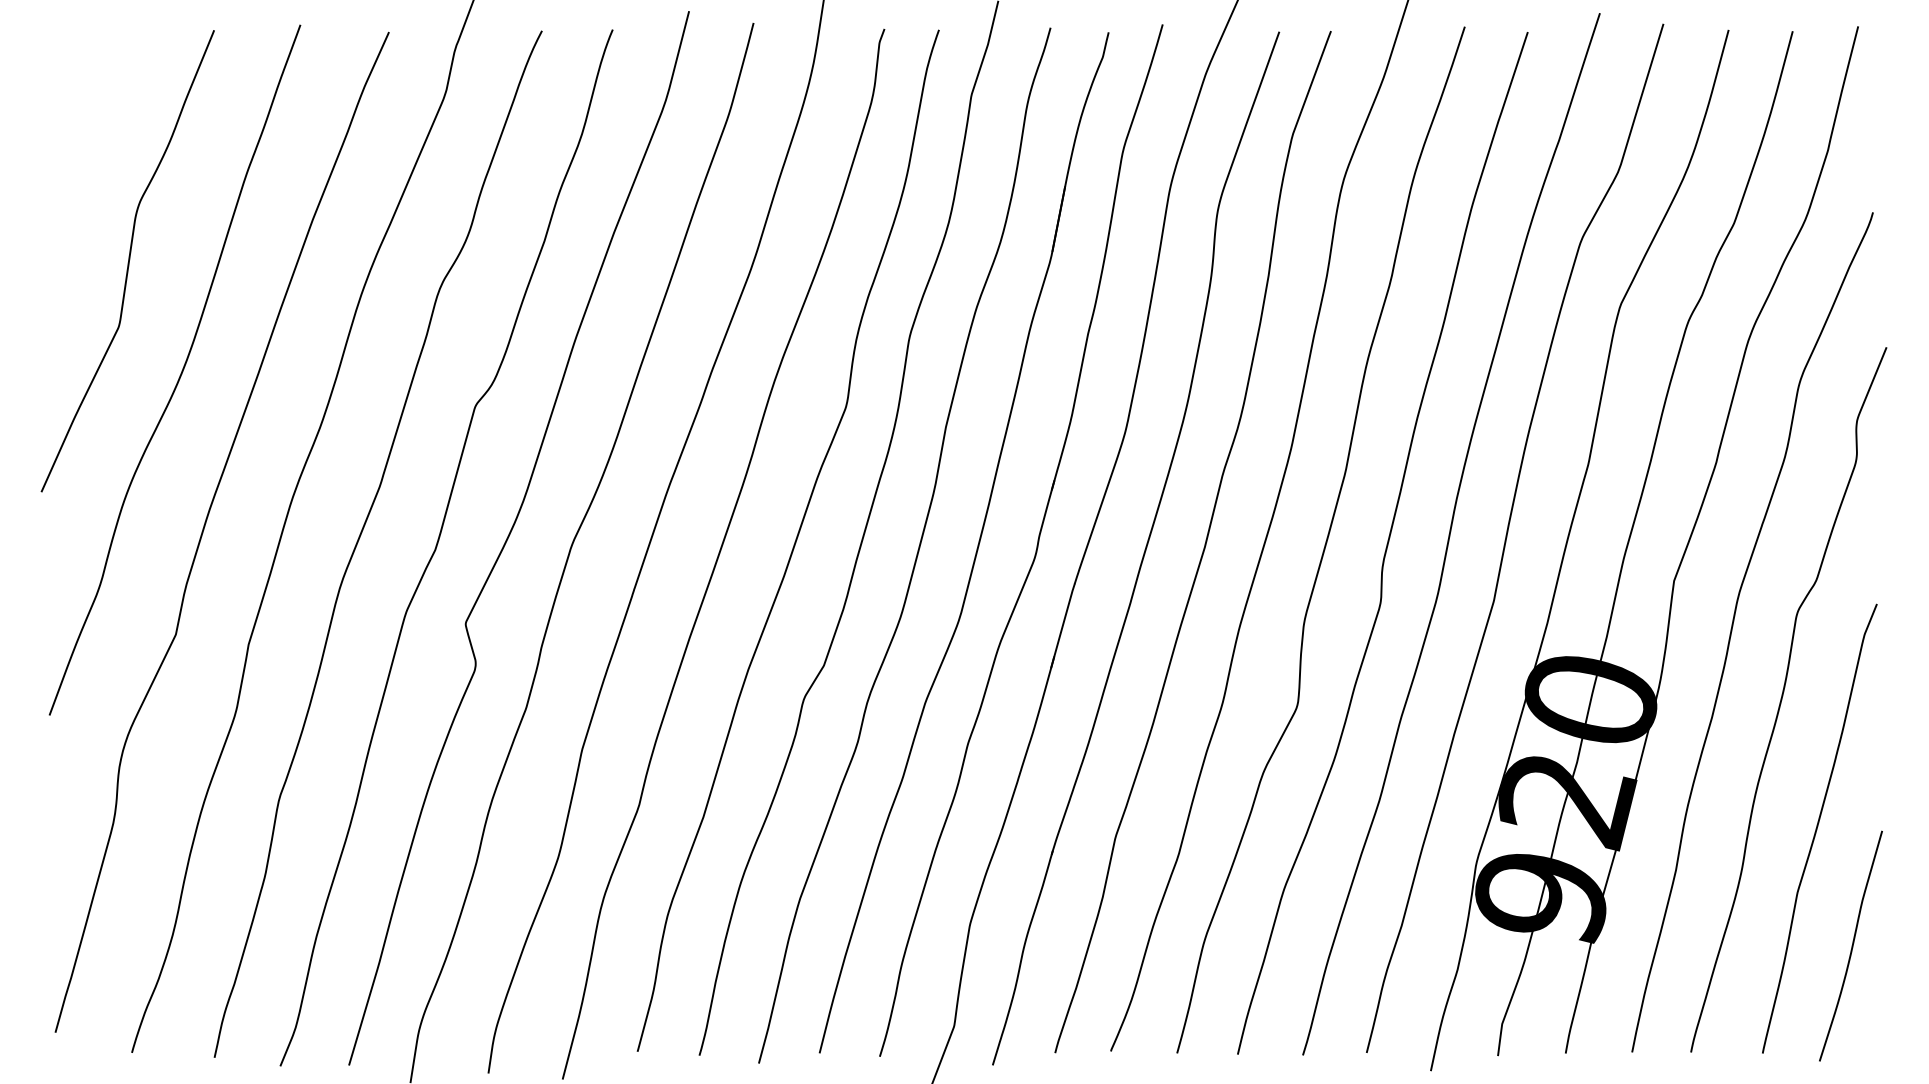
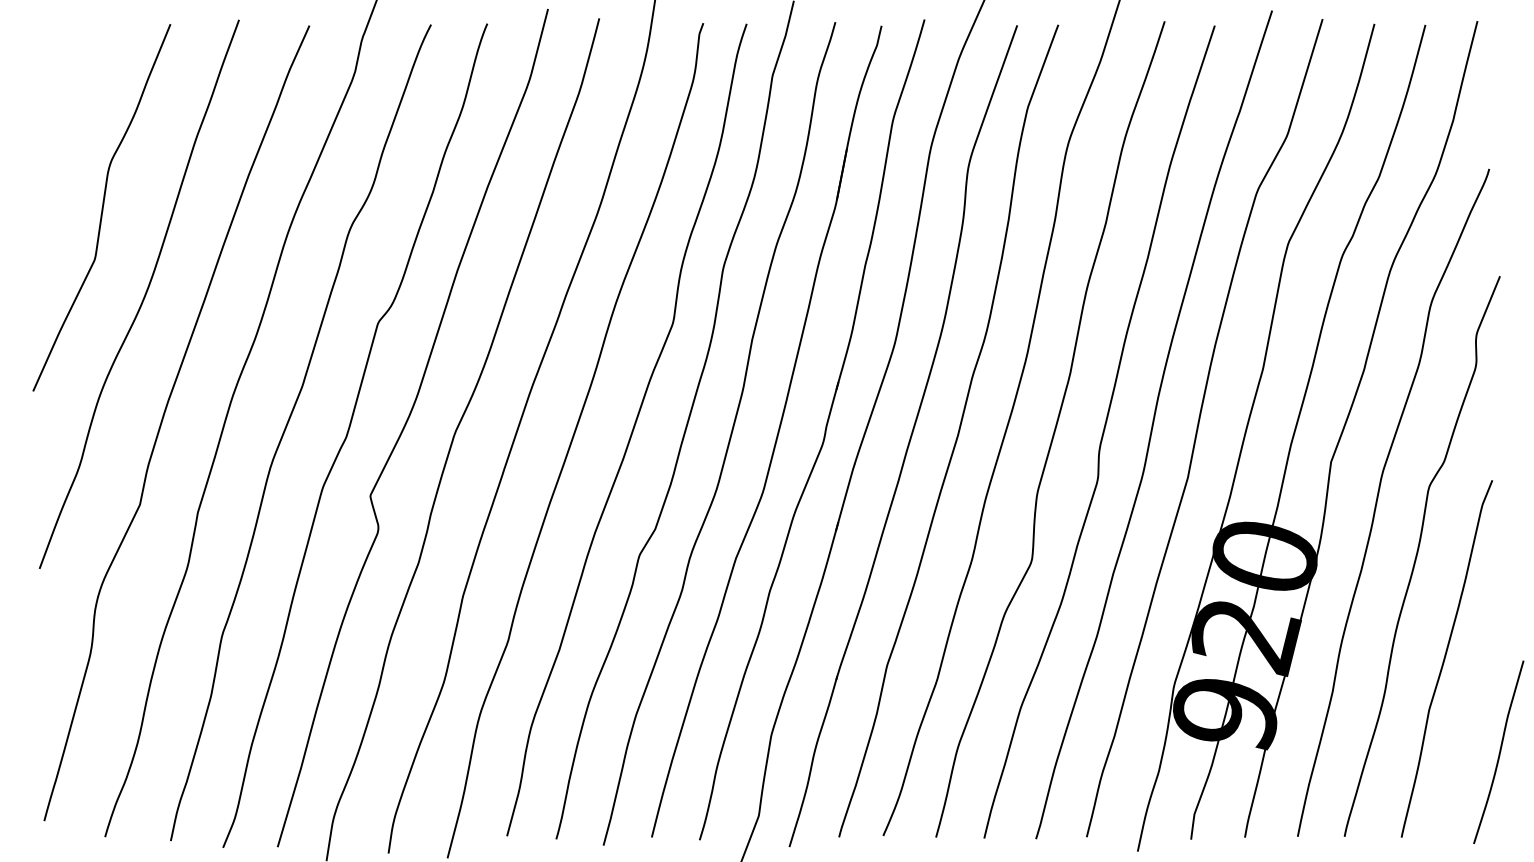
curve: (1851, 945) -> (1499, 751), moved

